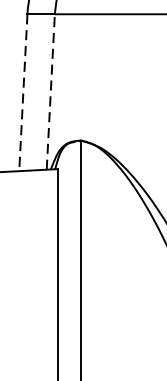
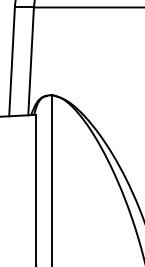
line: (51, 92) -> (31, 61), dashed -> solid
line: (23, 93) -> (12, 62), dashed -> solid

